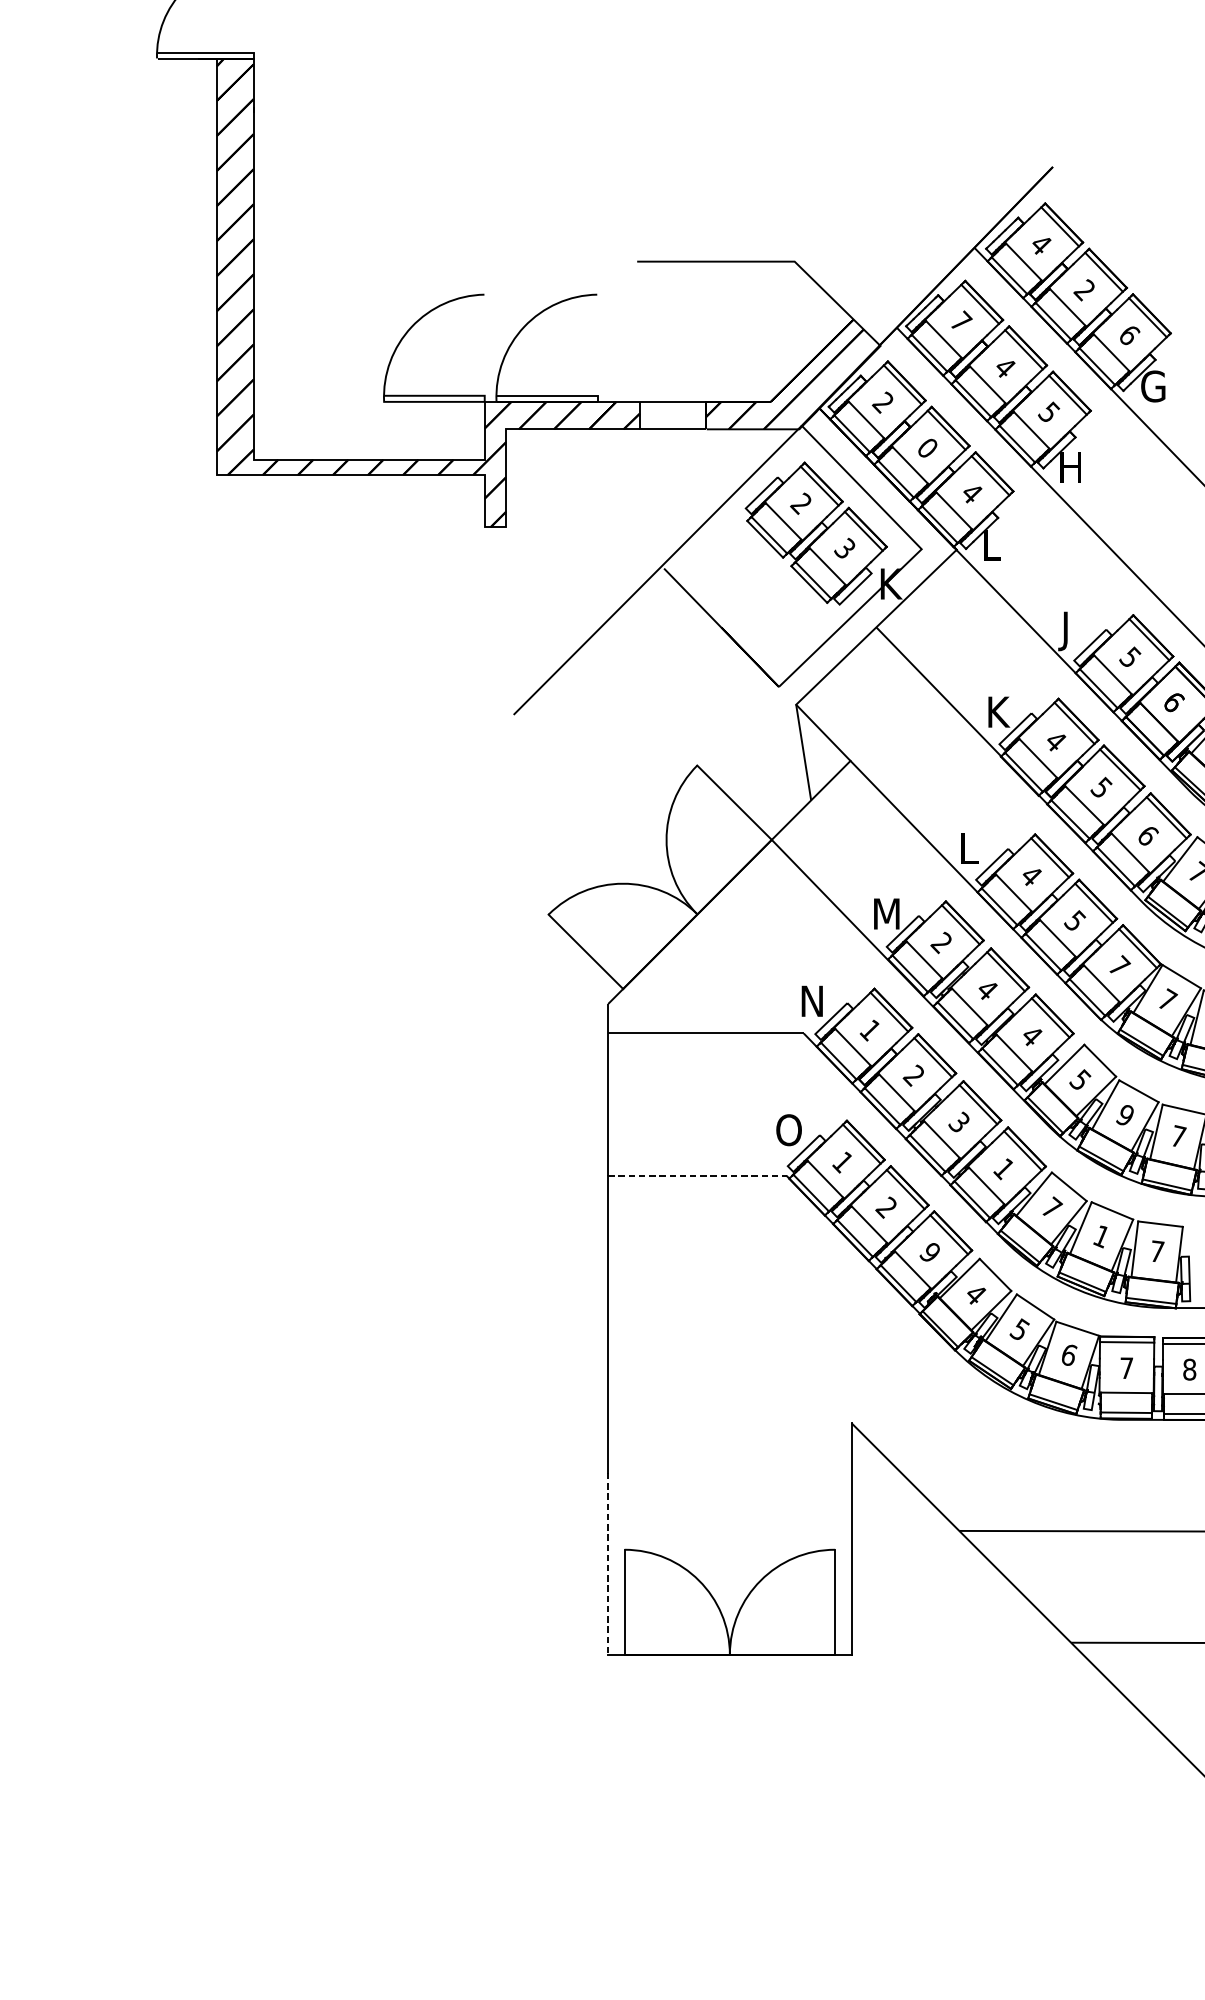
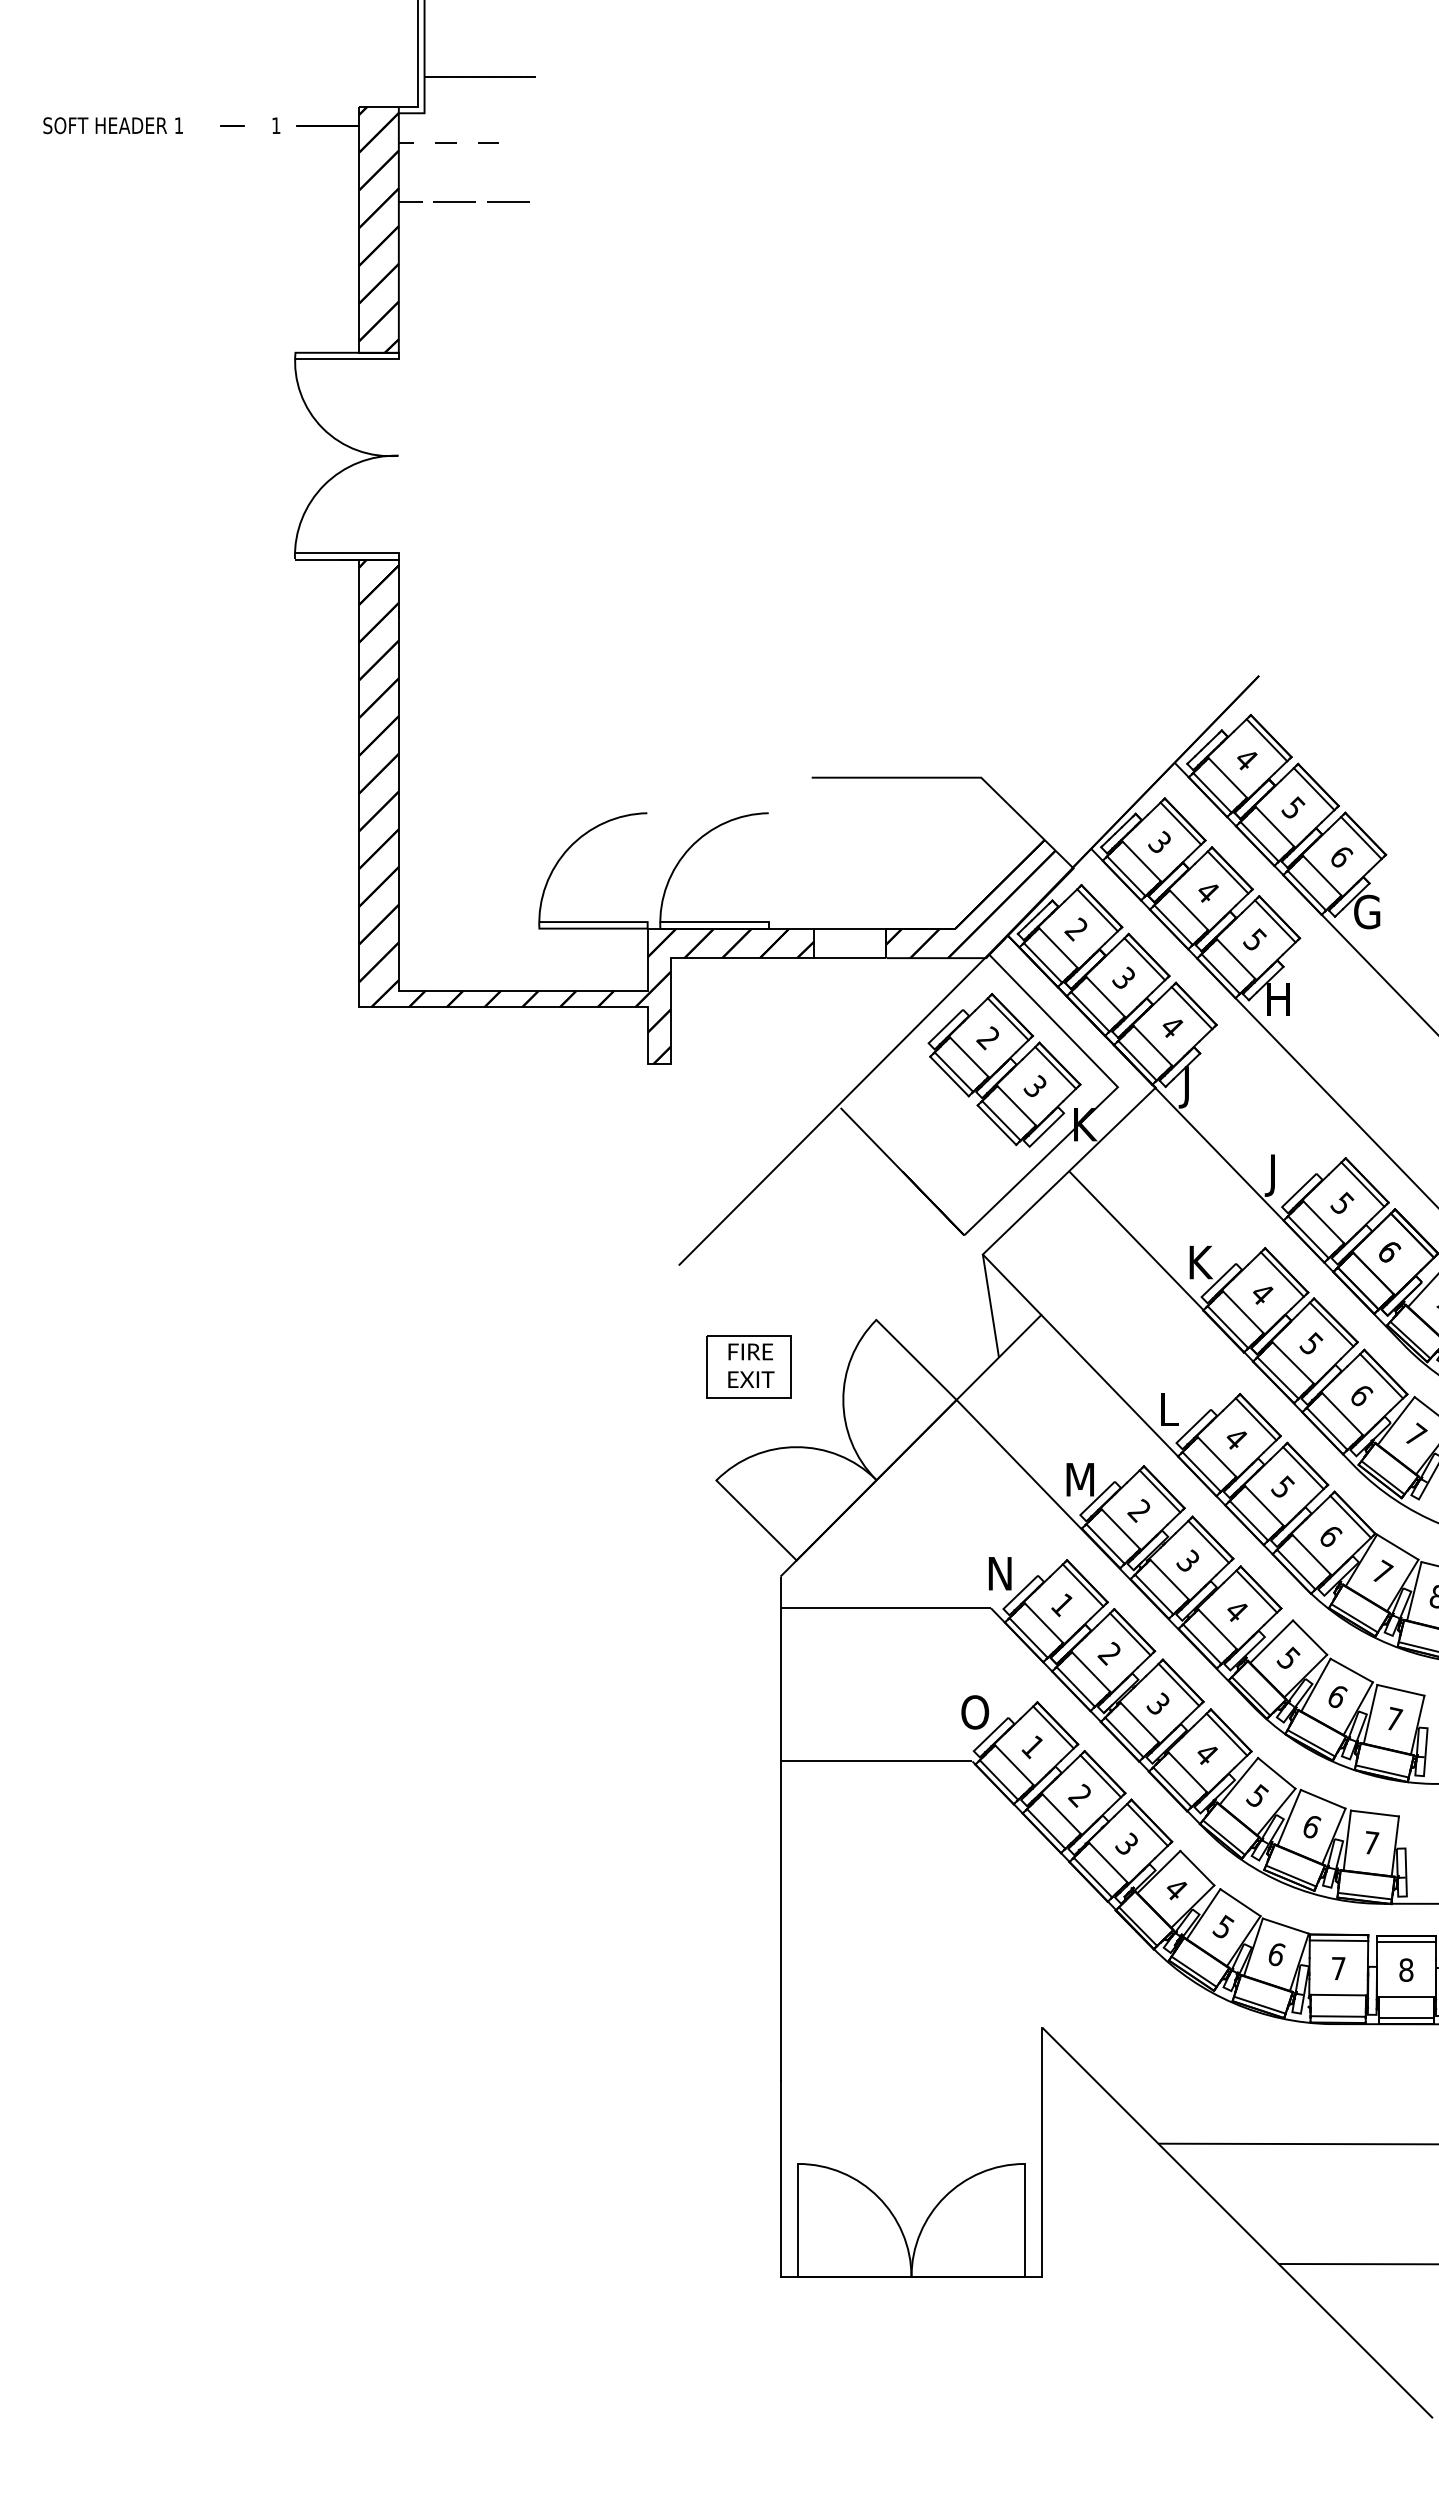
text: (1084, 290) -> (1293, 808), 2 -> 5
text: (961, 320) -> (1160, 841), 7 -> 3
text: (926, 447) -> (1123, 977), 0 -> 3
text: (989, 549) -> (1190, 1087), L -> J
part: (578, 808) -> (748, 1366), added
text: (1120, 964) -> (1331, 1534), 7 -> 6
text: (986, 989) -> (1187, 1560), 4 -> 3
text: (1125, 1115) -> (1337, 1696), 9 -> 6
text: (1004, 1169) -> (1206, 1754), 1 -> 4
line: (697, 1175) -> (876, 1761), dashed -> solid
text: (1052, 1206) -> (1258, 1794), 7 -> 5
text: (1101, 1237) -> (1311, 1827), 1 -> 6
text: (929, 1251) -> (1126, 1843), 9 -> 3
line: (608, 1564) -> (780, 2179), dashed -> solid

